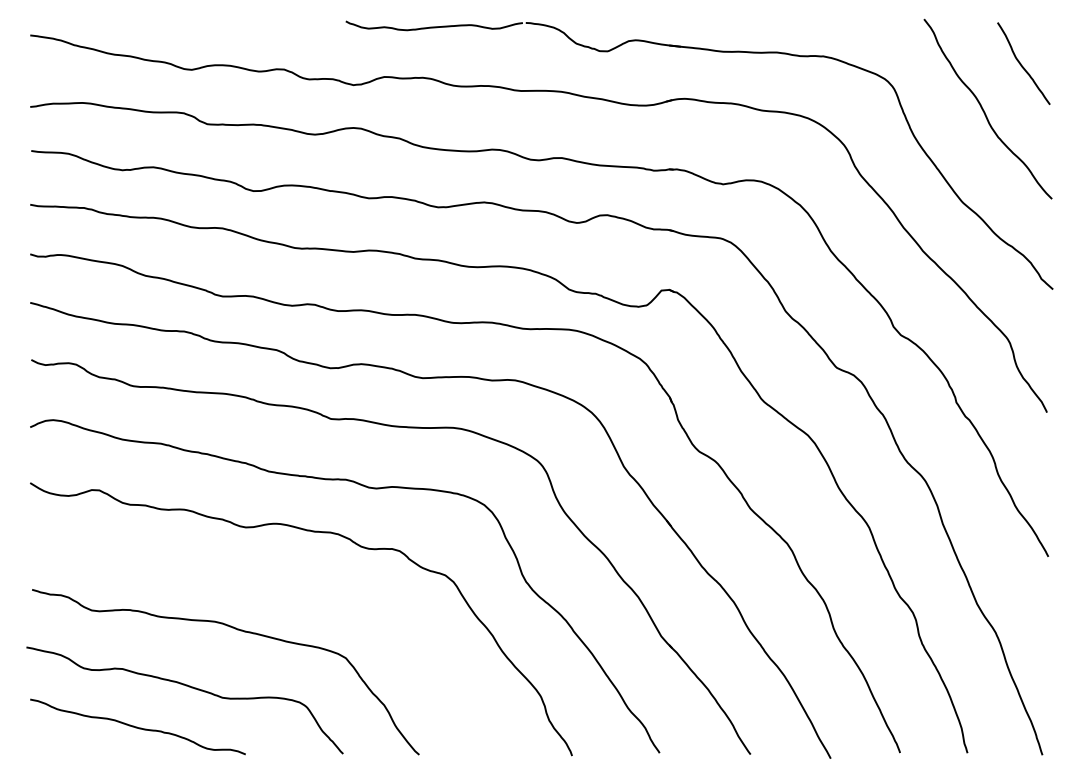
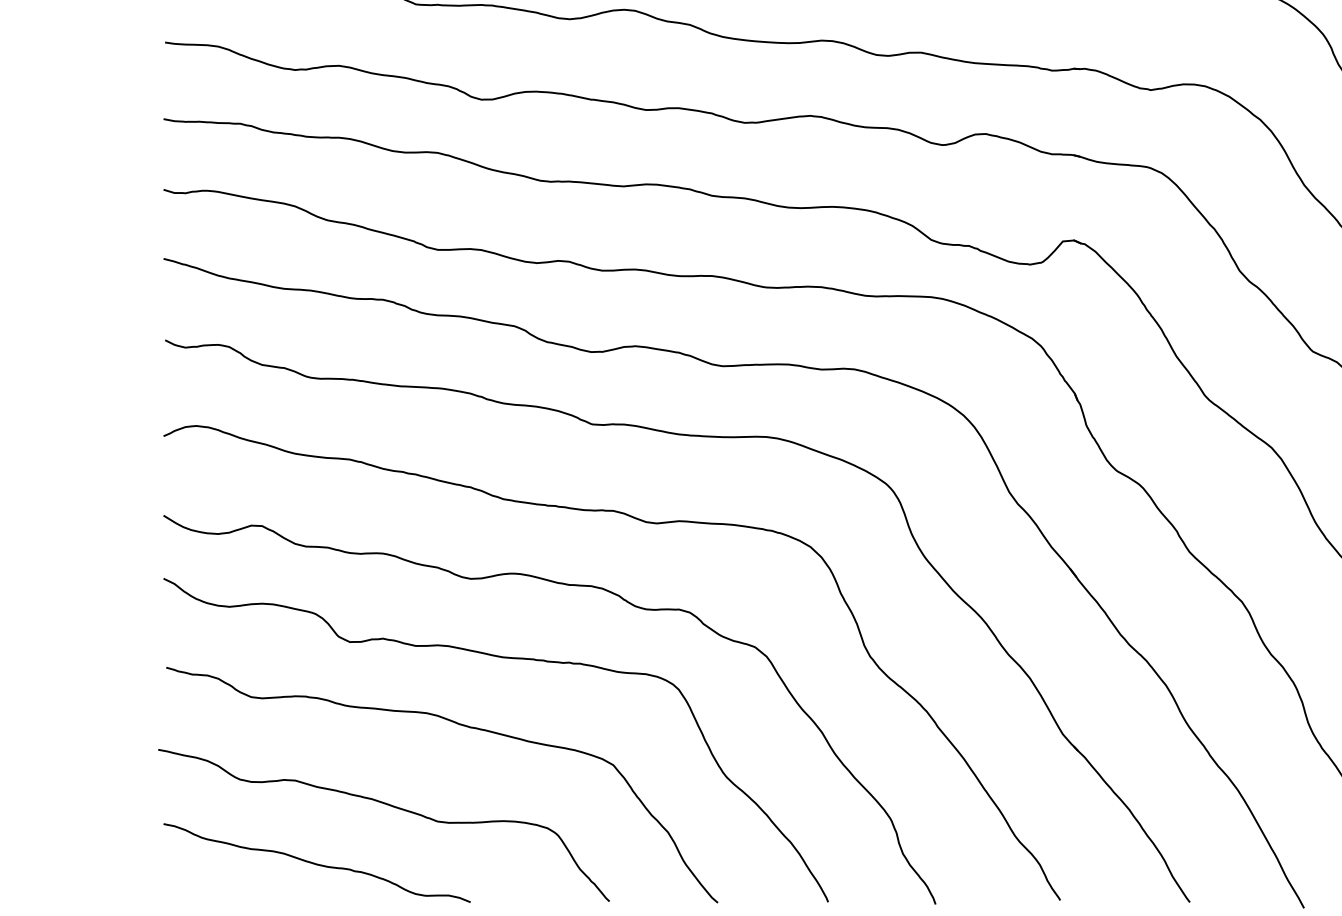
curve: (266, 583) -> (500, 658), added

